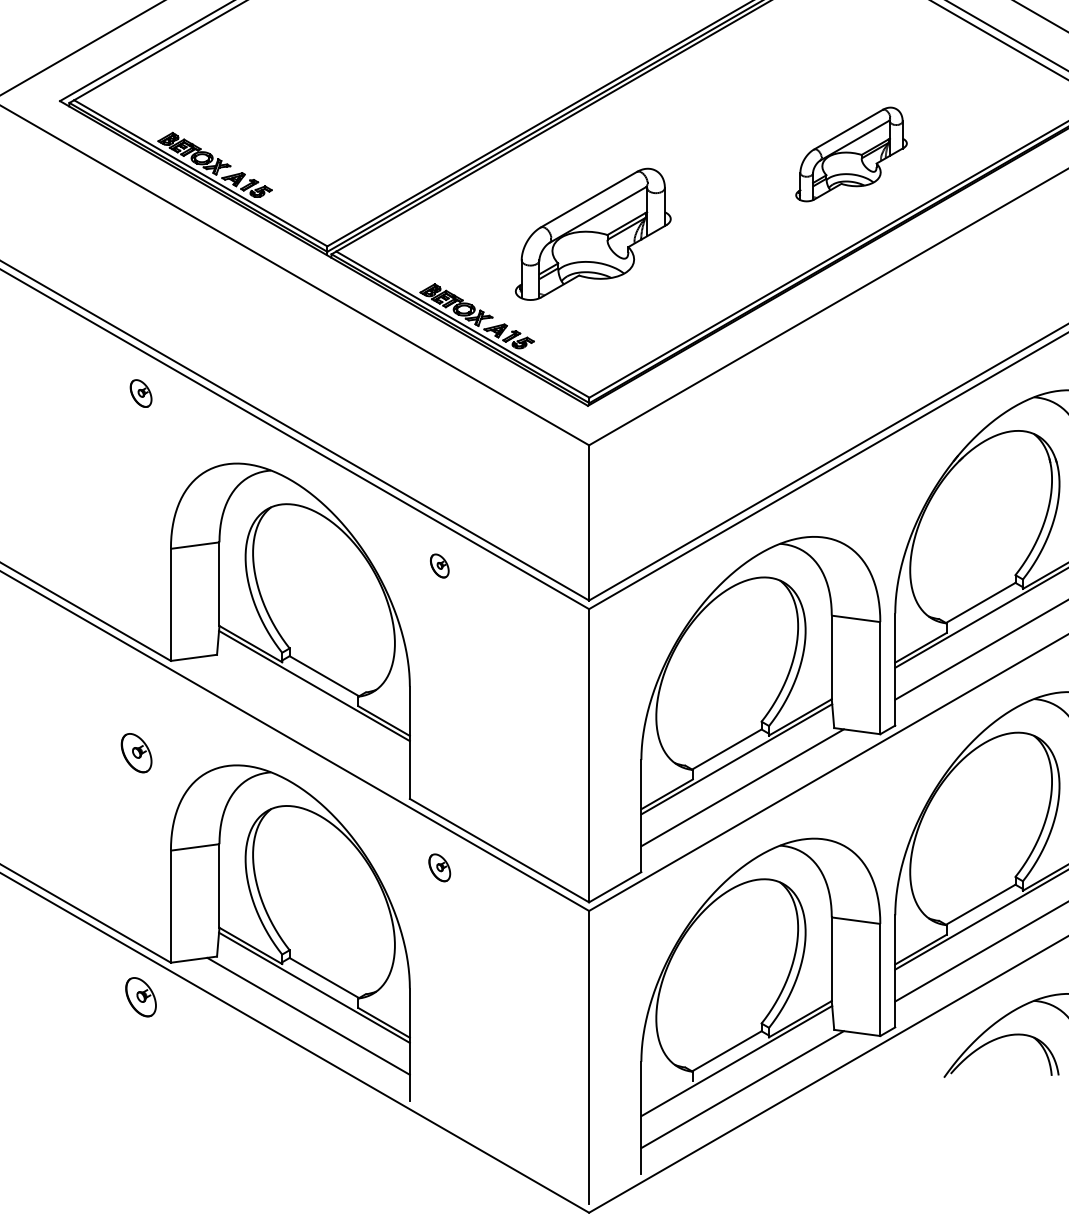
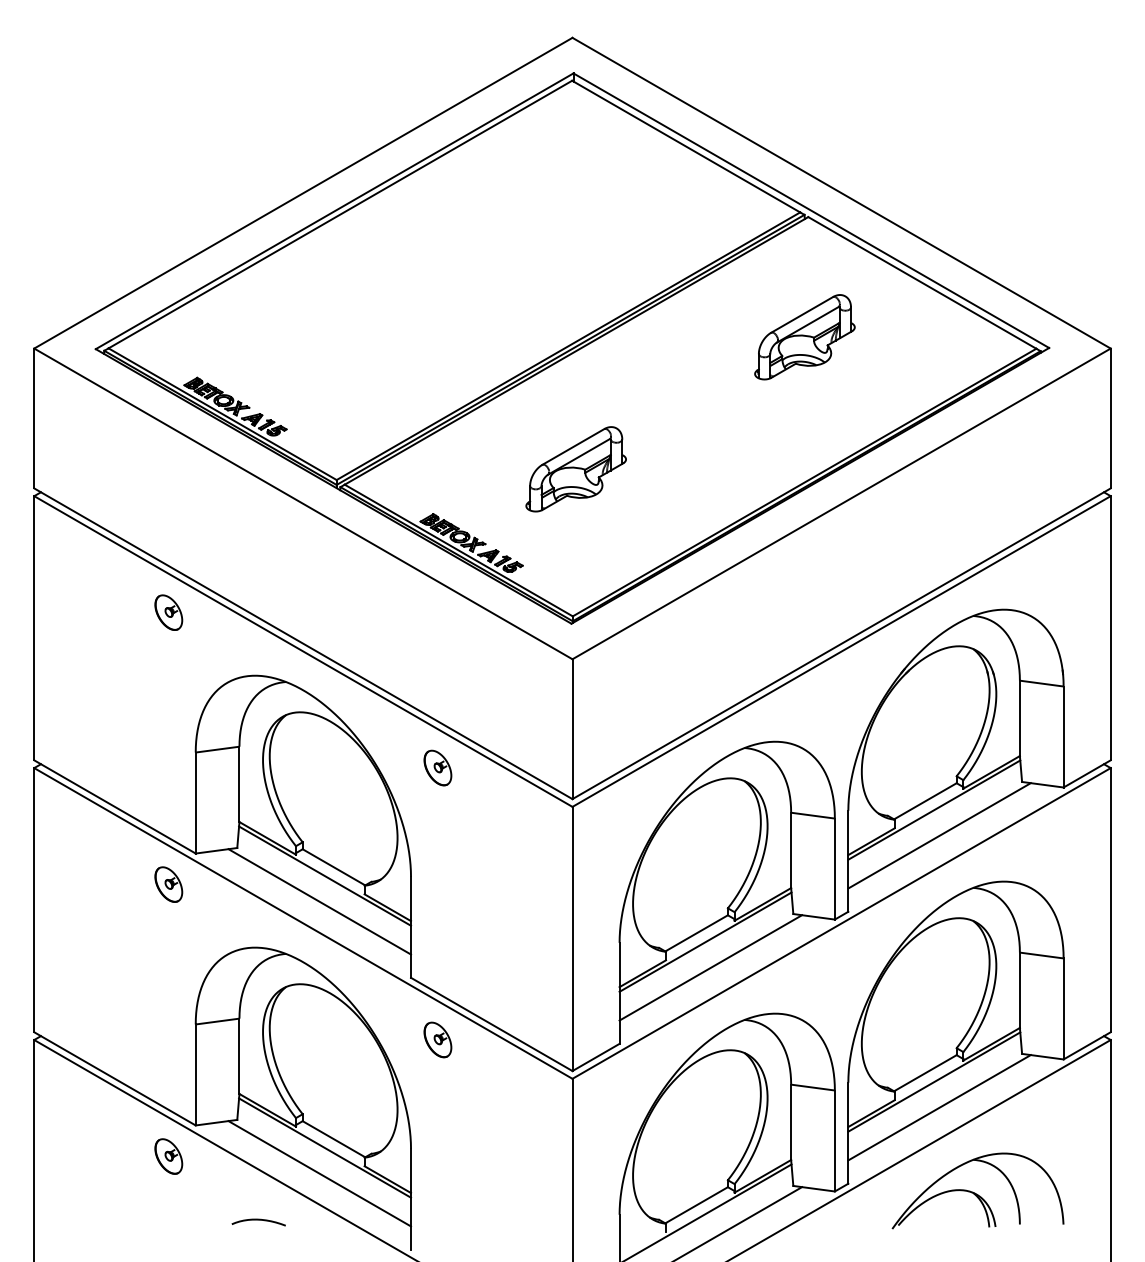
part: (851, 154) -> (804, 337), moved
part: (592, 234) -> (575, 469), size x0.71
part: (140, 393) -> (168, 612), size x1.43
part: (439, 565) -> (437, 767), size x1.67
line: (308, 714) -> (319, 901), added
part: (136, 753) -> (168, 884), moved
part: (439, 867) -> (437, 1039), size x1.43
curve: (240, 1068) -> (258, 1220), added

